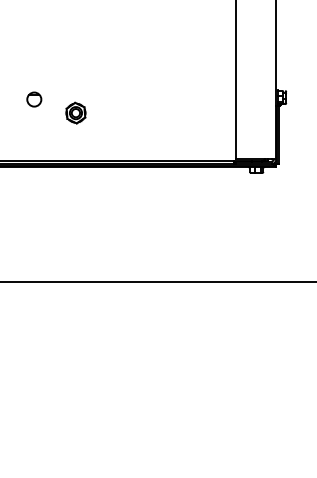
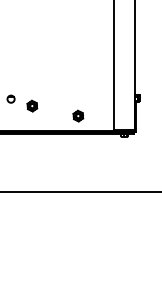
part: (166, 131) -> (78, 115), added

